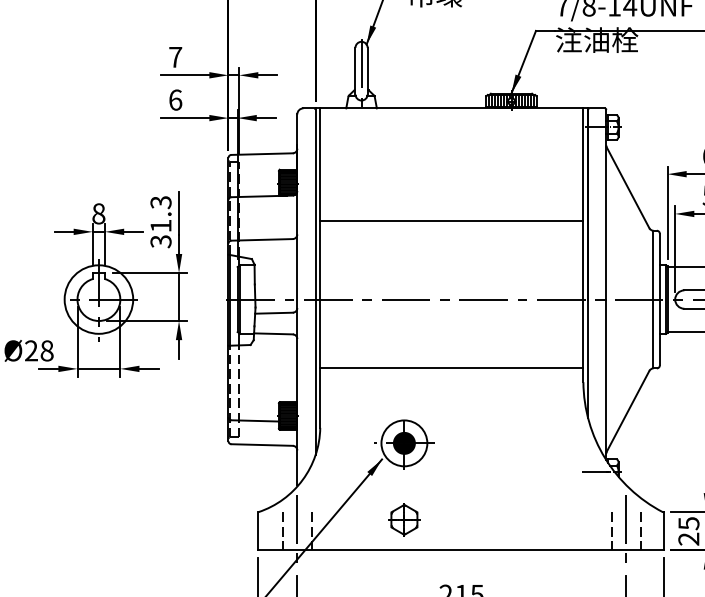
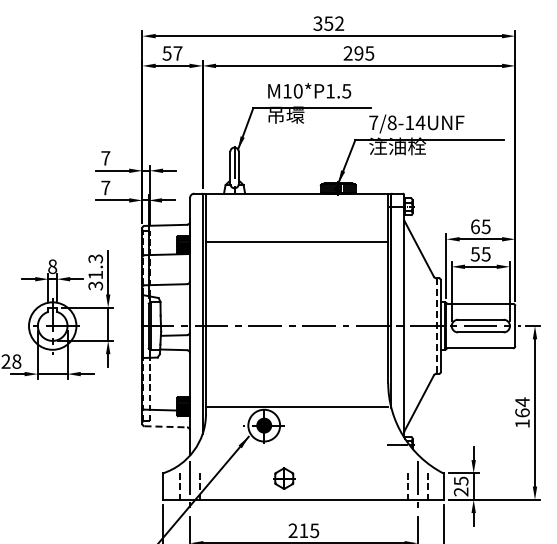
text: (175, 99) -> (105, 187), 6 -> 7
line: (450, 220) -> (296, 242), moved
line: (653, 300) -> (436, 326), solid -> dashed
line: (450, 368) -> (296, 407), moved
line: (263, 444) -> (166, 426), solid -> dashed
part: (404, 519) -> (284, 478), moved

